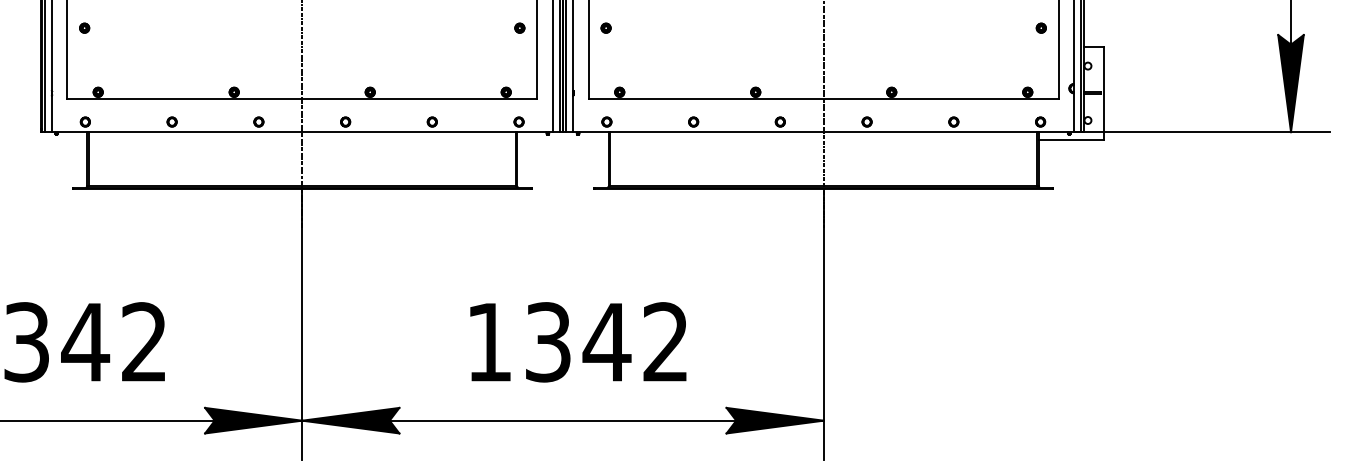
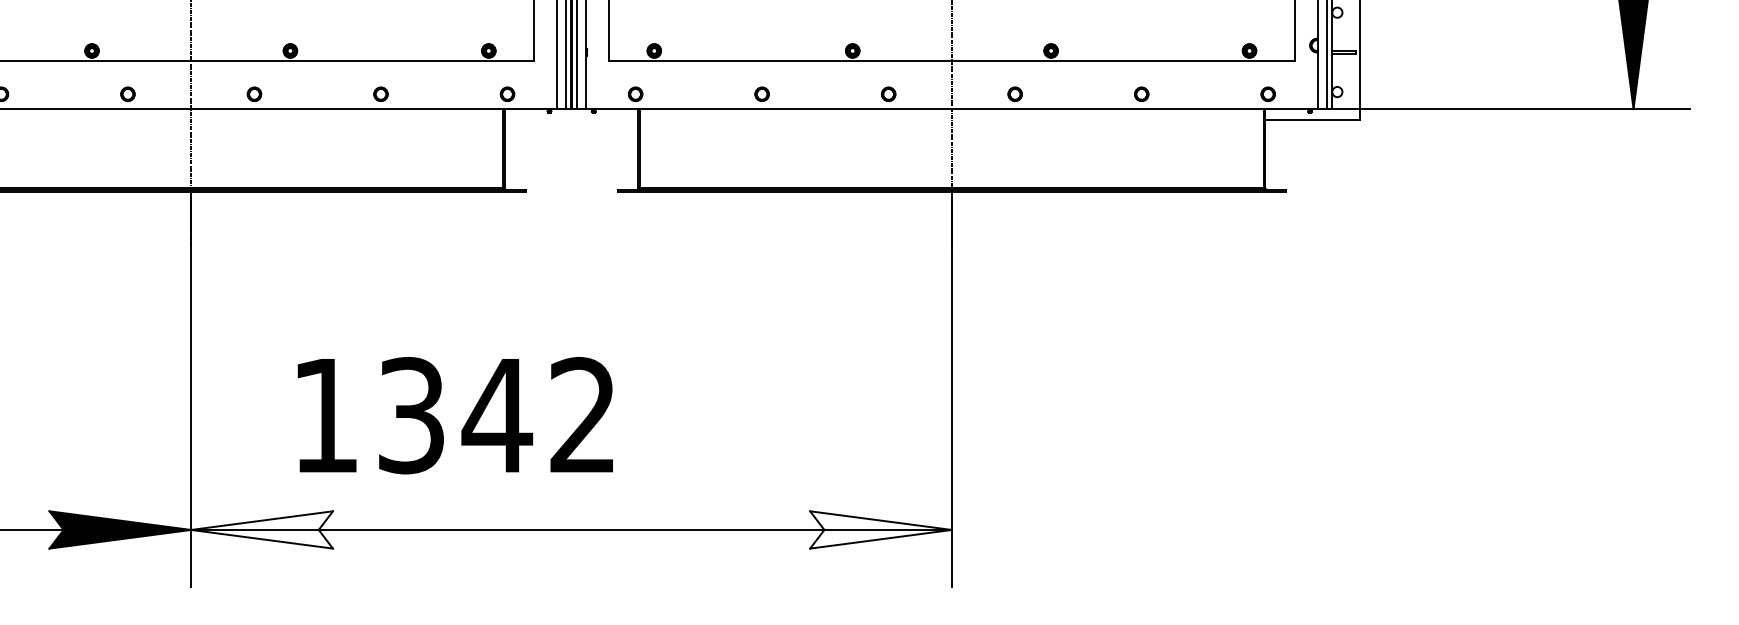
text: (578, 342) -> (455, 415), moved
fill: (350, 420) -> (261, 529), removed
fill: (774, 420) -> (880, 529), removed

